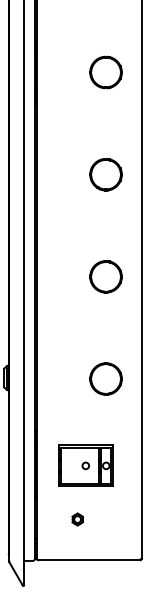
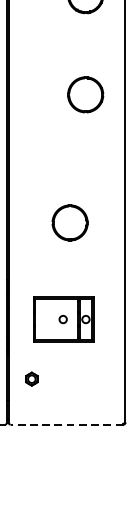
part: (105, 276) -> (85, 94), moved
part: (105, 378) -> (69, 222), moved
part: (77, 519) -> (31, 379), moved
line: (89, 560) -> (67, 424), solid -> dashed

